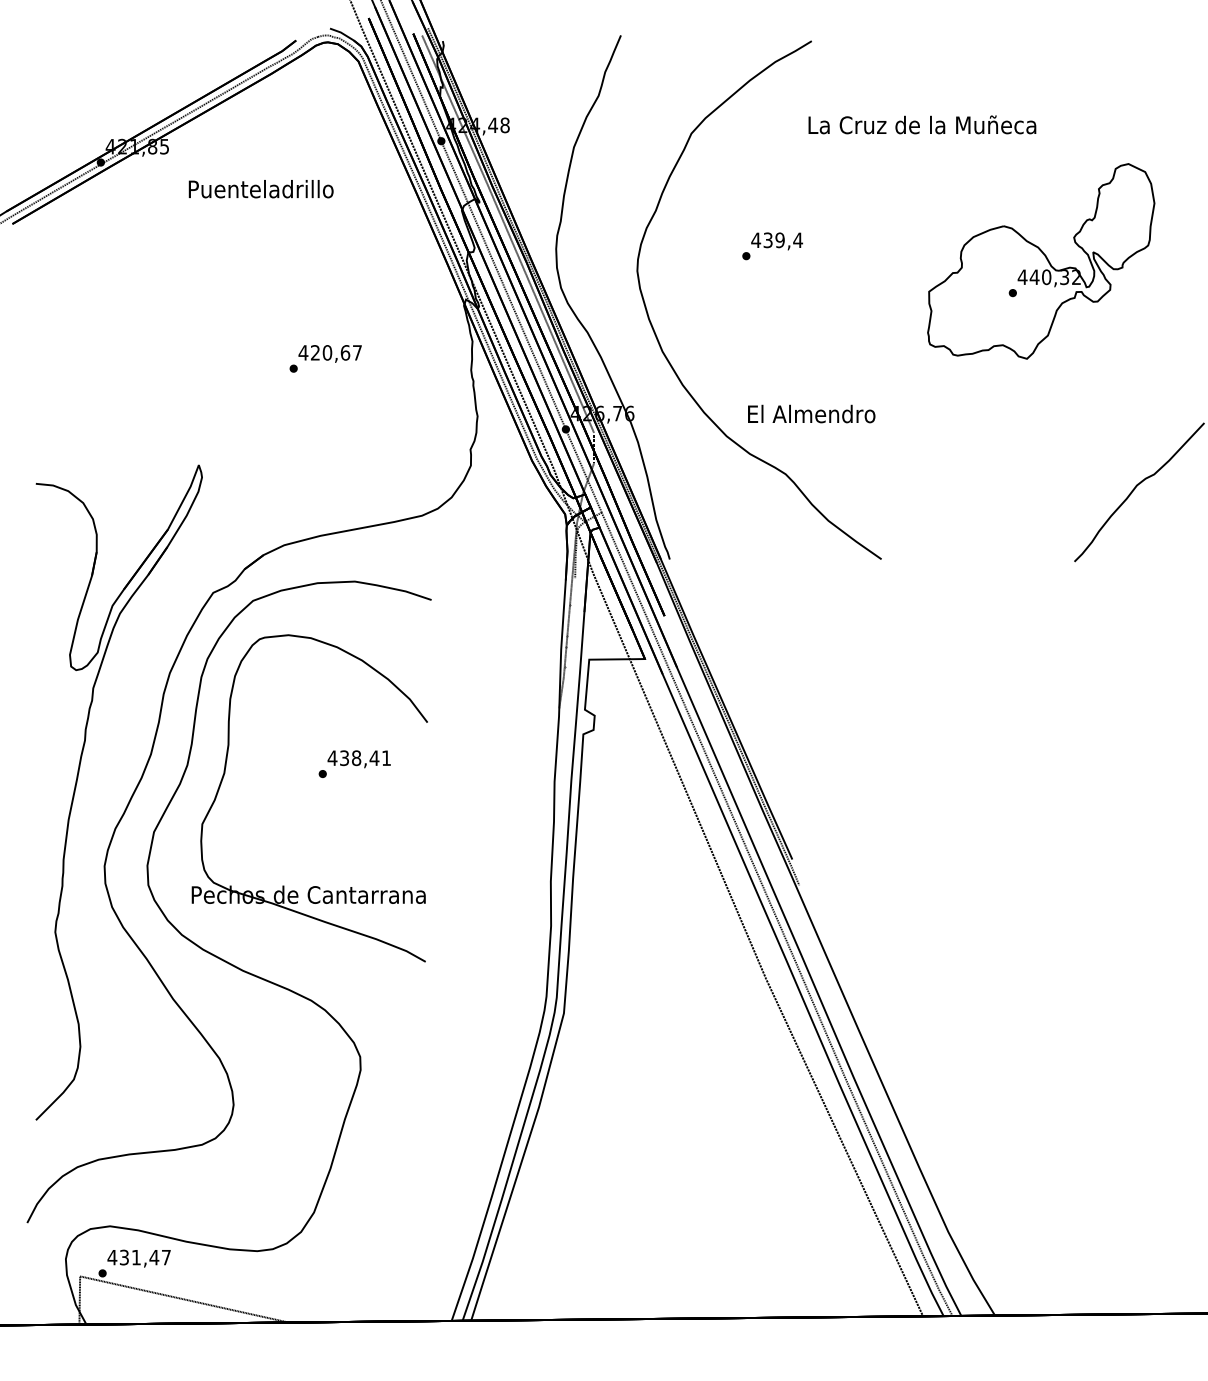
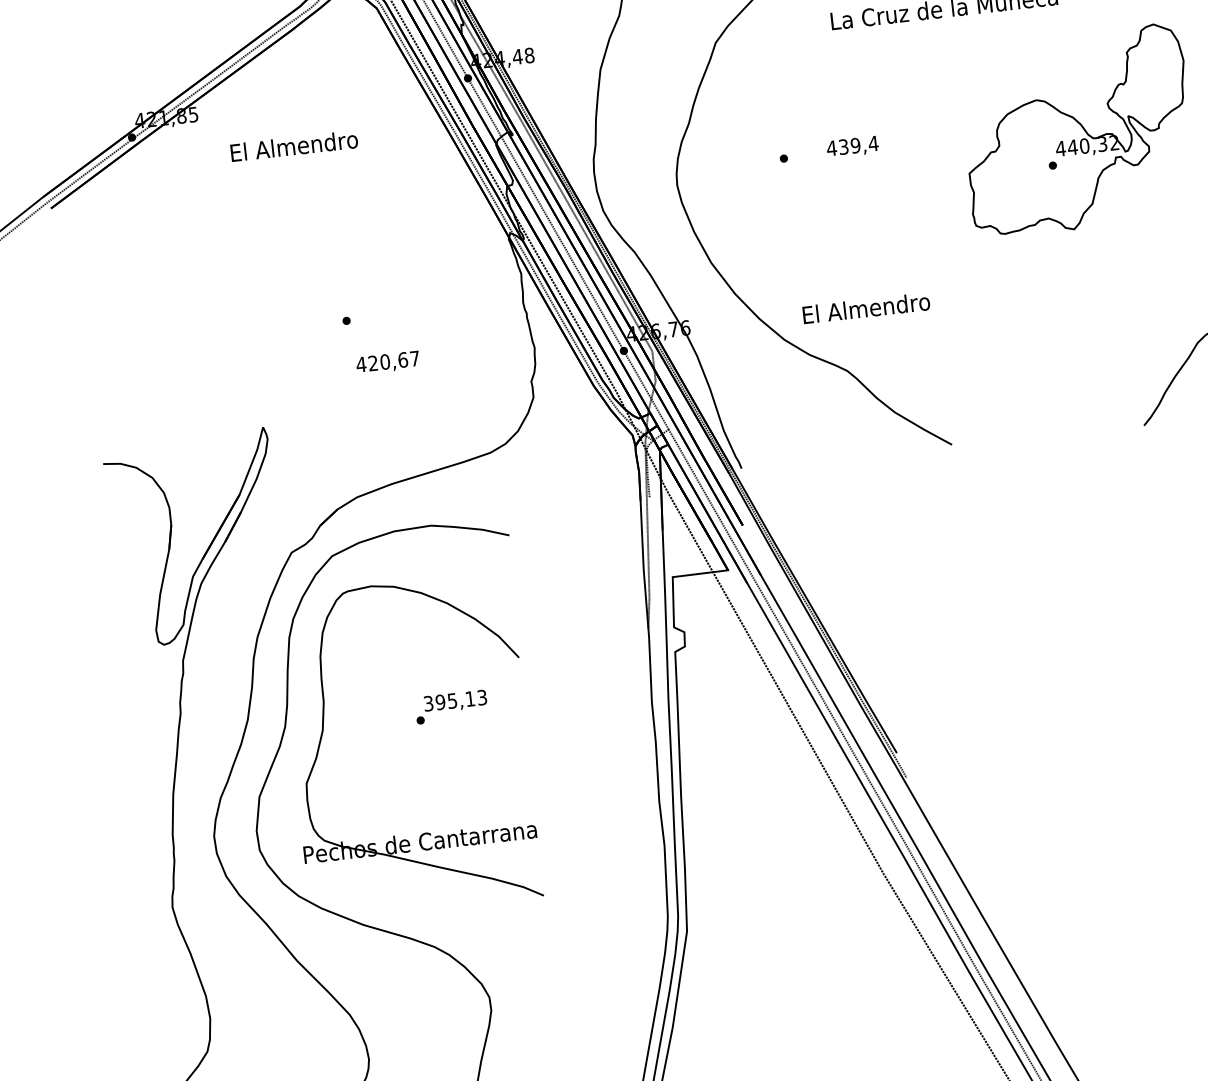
text: (260, 189) -> (293, 146), Puenteladrillo -> El Almendro
text: (776, 241) -> (852, 147), moved
text: (329, 353) -> (387, 362), moved
text: (358, 758) -> (454, 701), 438,41 -> 395,13

